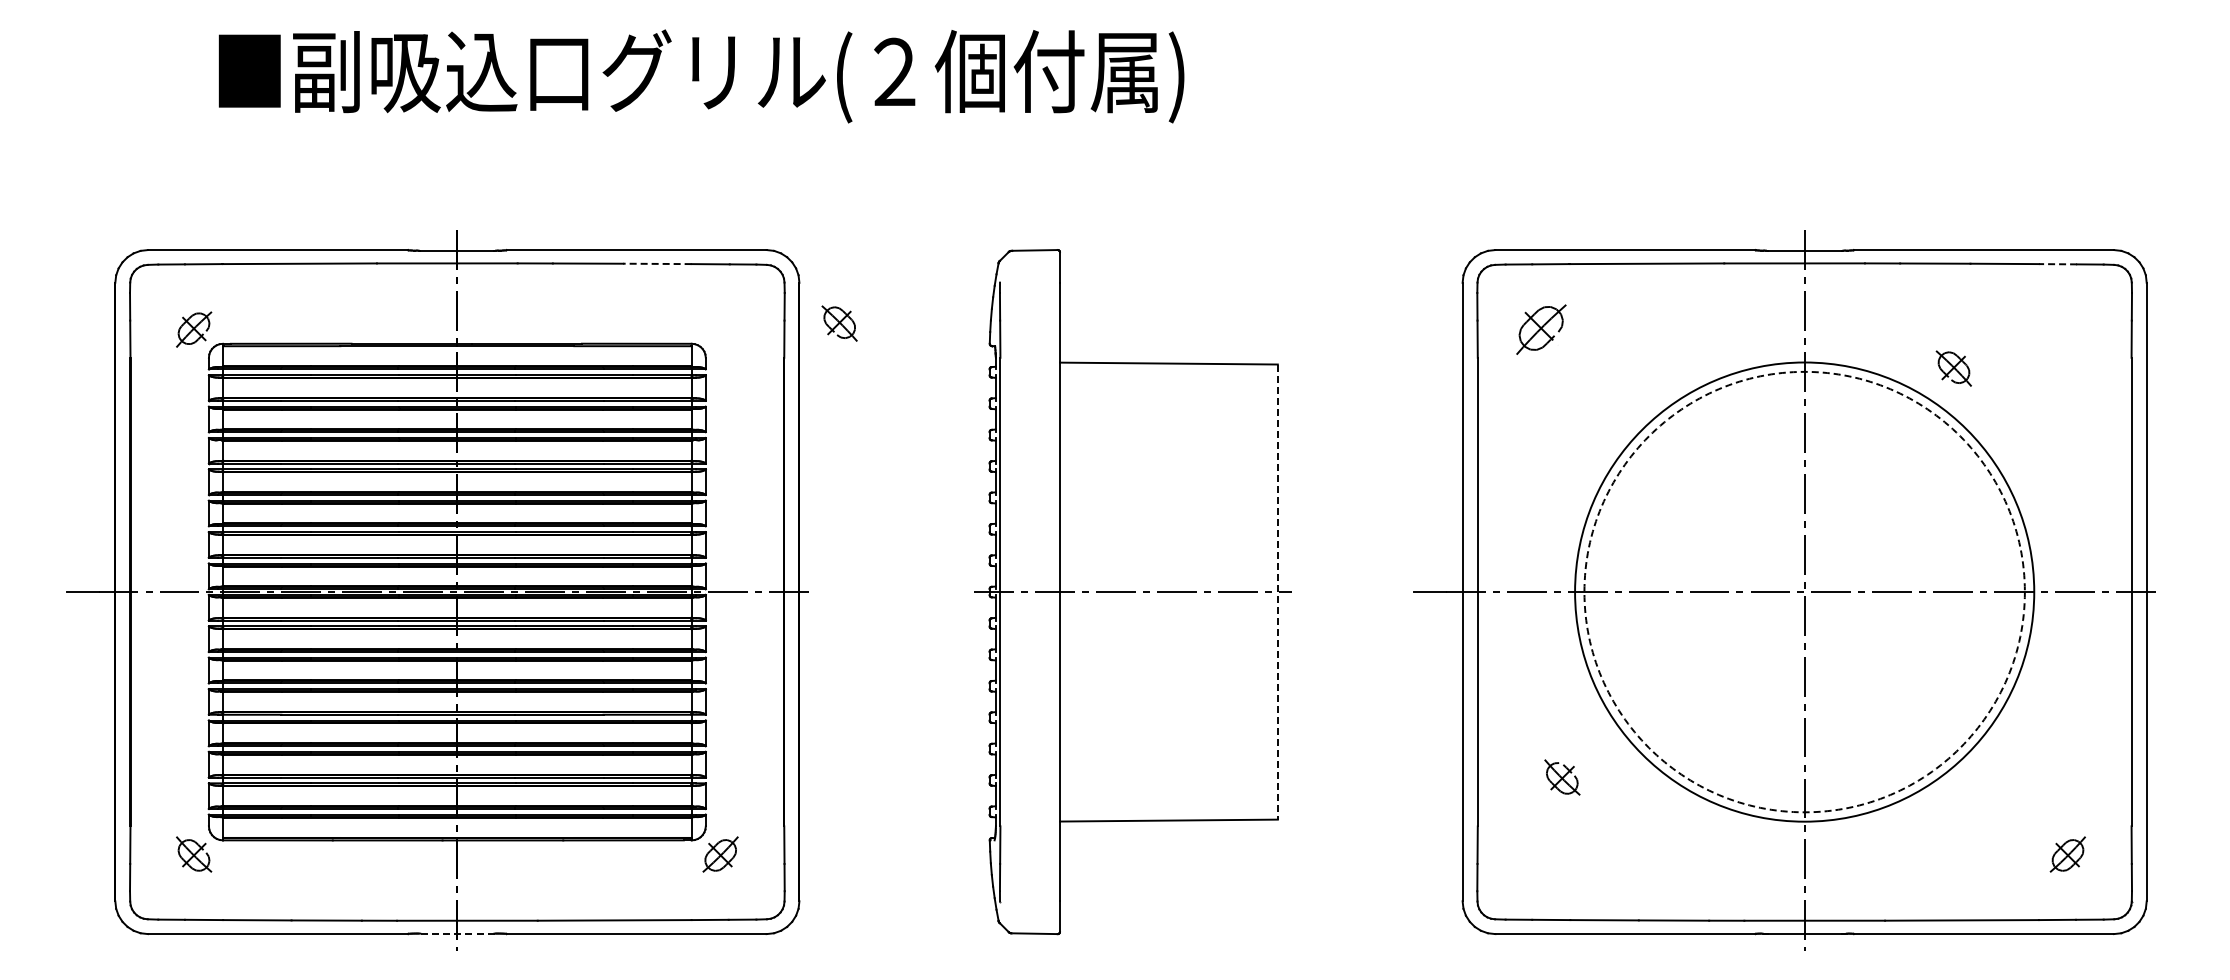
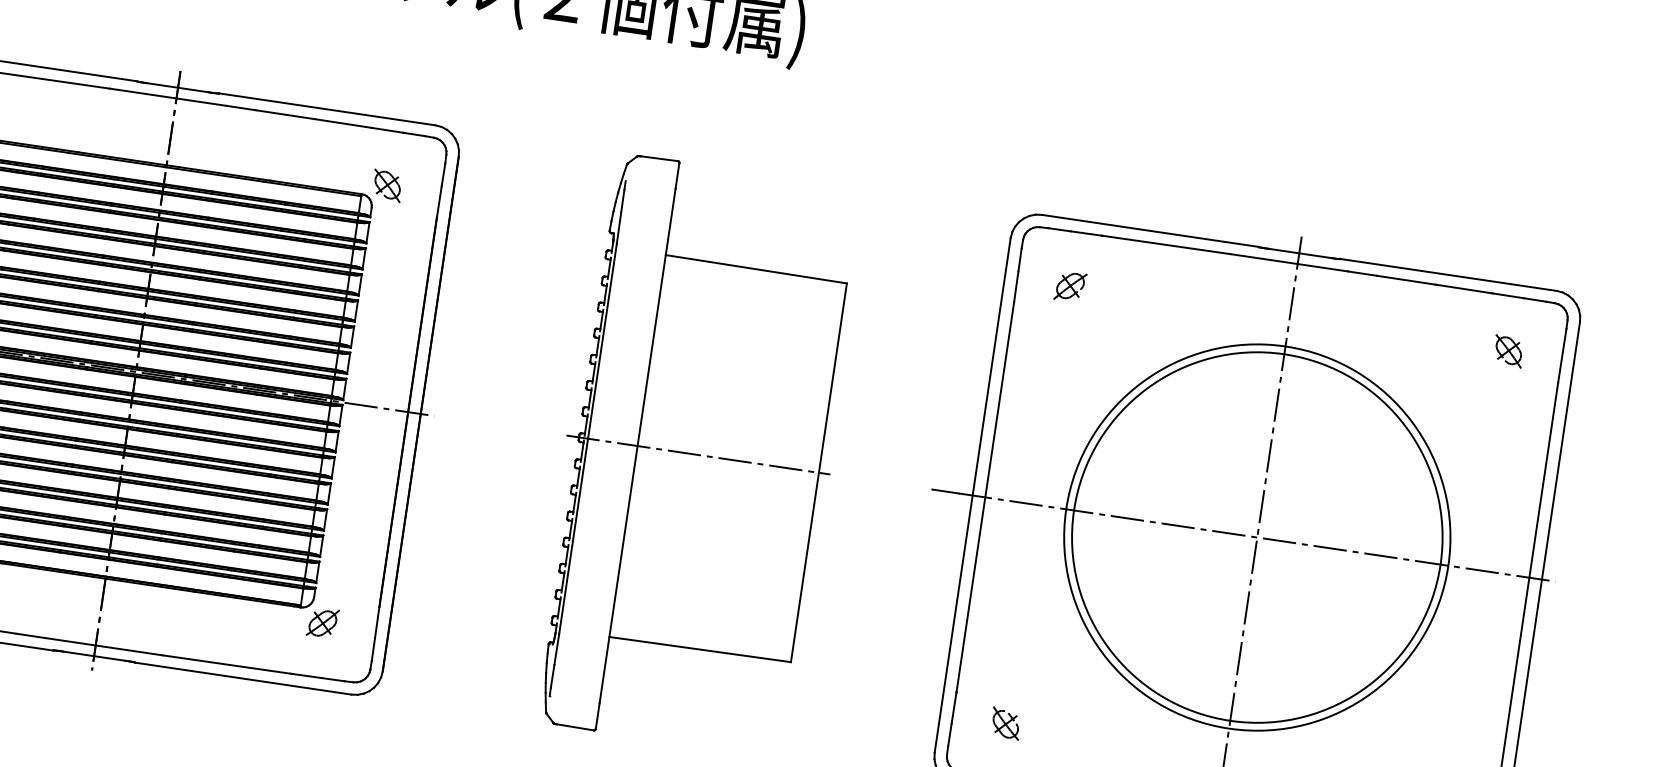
line: (656, 263) -> (342, 123), dashed -> solid
line: (2057, 264) -> (1507, 296), dashed -> solid
part: (839, 323) -> (387, 185), moved
part: (1541, 329) -> (1070, 286), size x0.71
part: (1953, 368) -> (1508, 351), moved
circle: (1804, 591) -> (1257, 537), dashed -> solid
line: (1277, 592) -> (818, 473), dashed -> solid
part: (1562, 777) -> (1006, 723), moved
line: (456, 933) -> (93, 655), dashed -> solid

